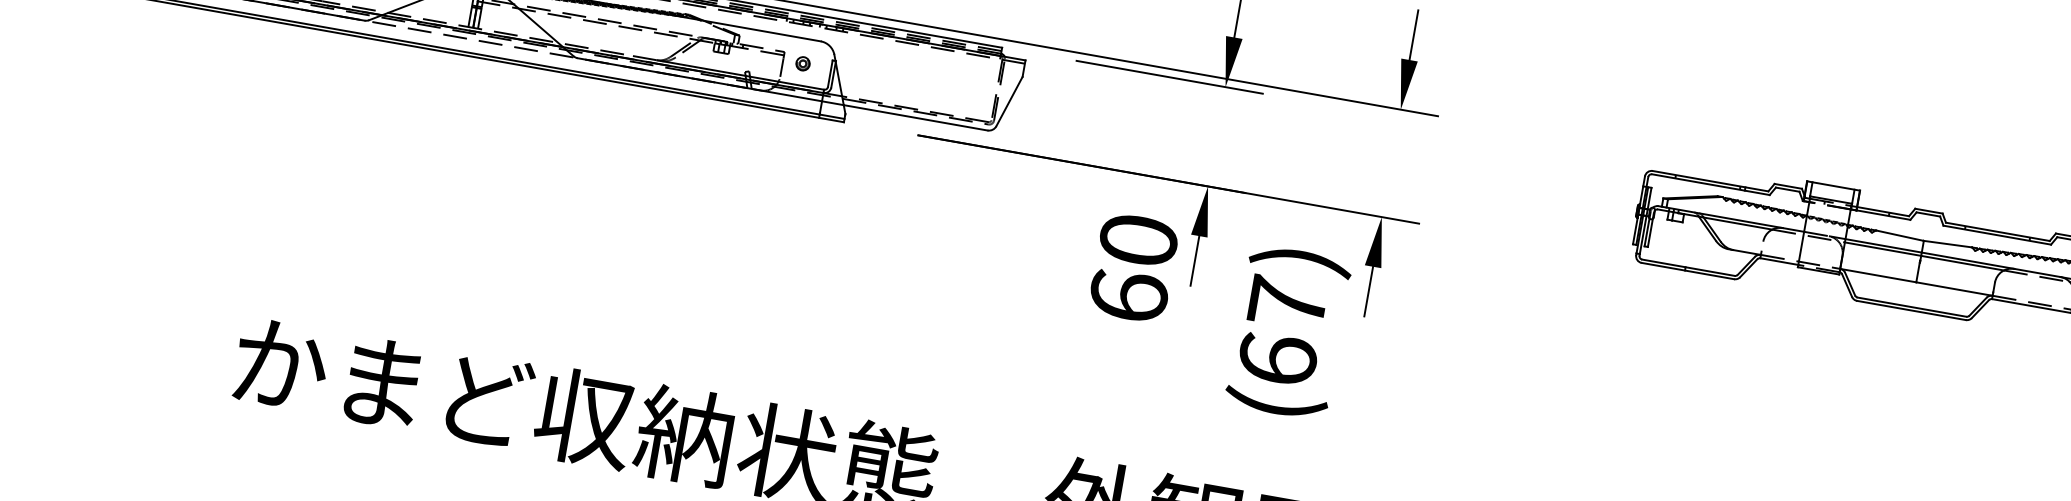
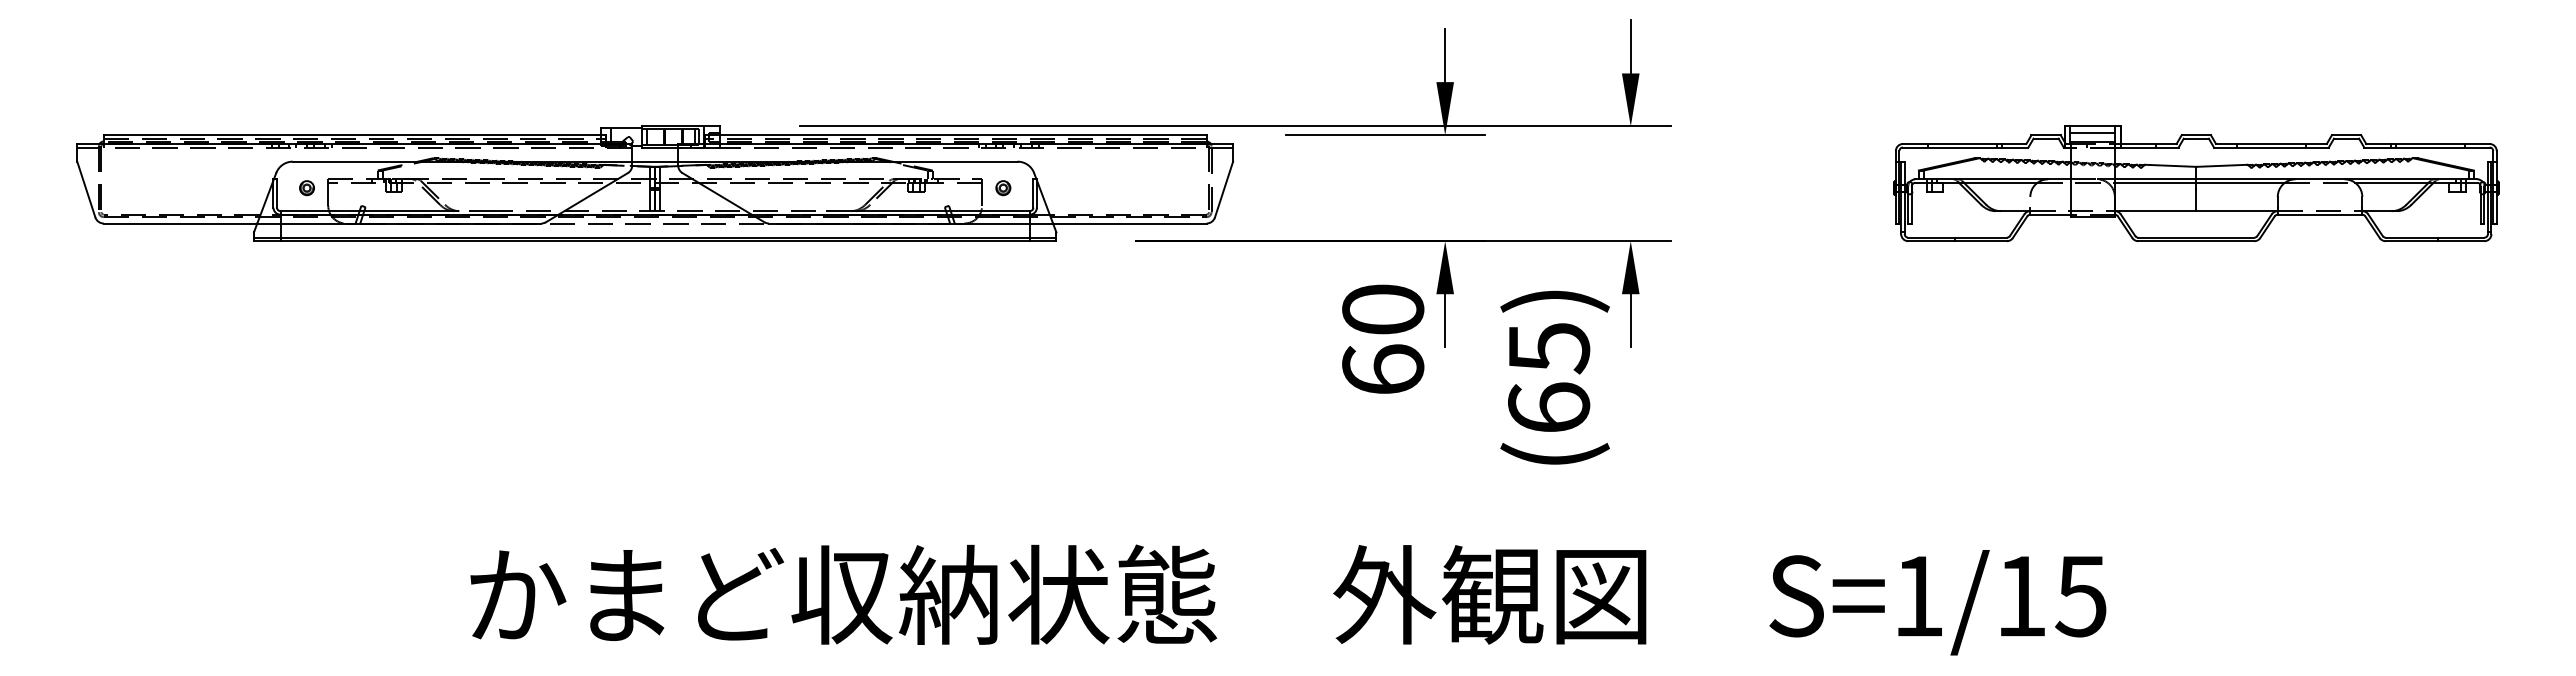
line: (1832, 191) -> (2092, 132), added
text: (1288, 304) -> (1549, 348), (67) -> (65)

